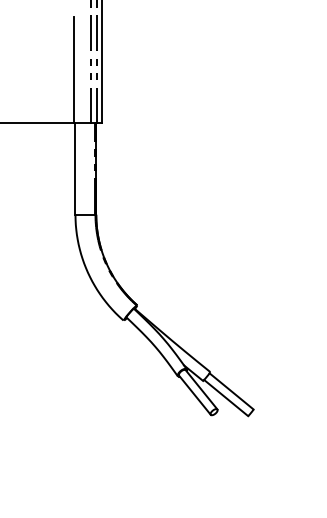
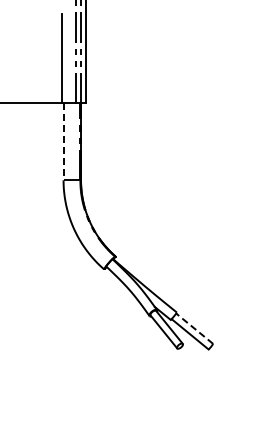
line: (75, 168) -> (63, 141), solid -> dashed
line: (231, 391) -> (194, 328), solid -> dashed

